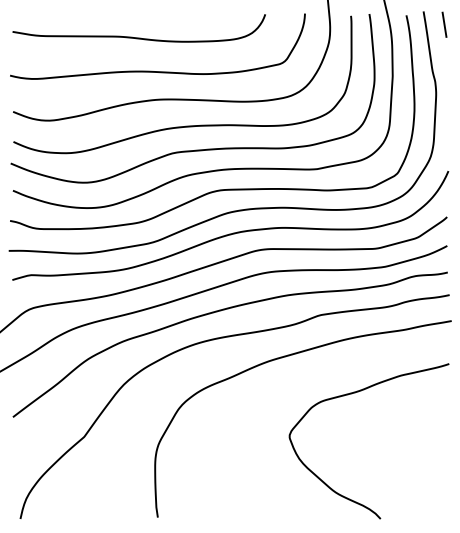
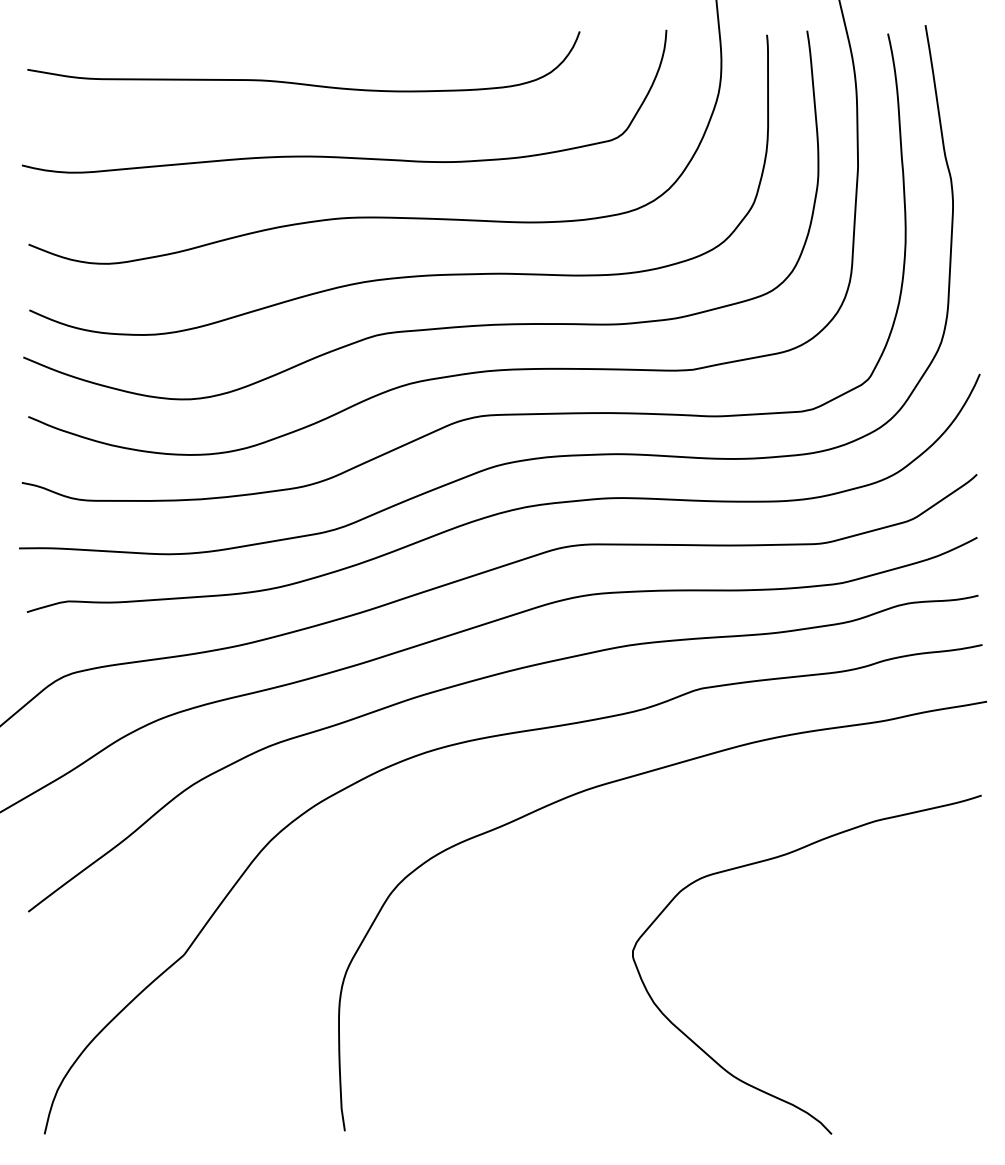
line: (444, 24) -> (971, 53), removed

